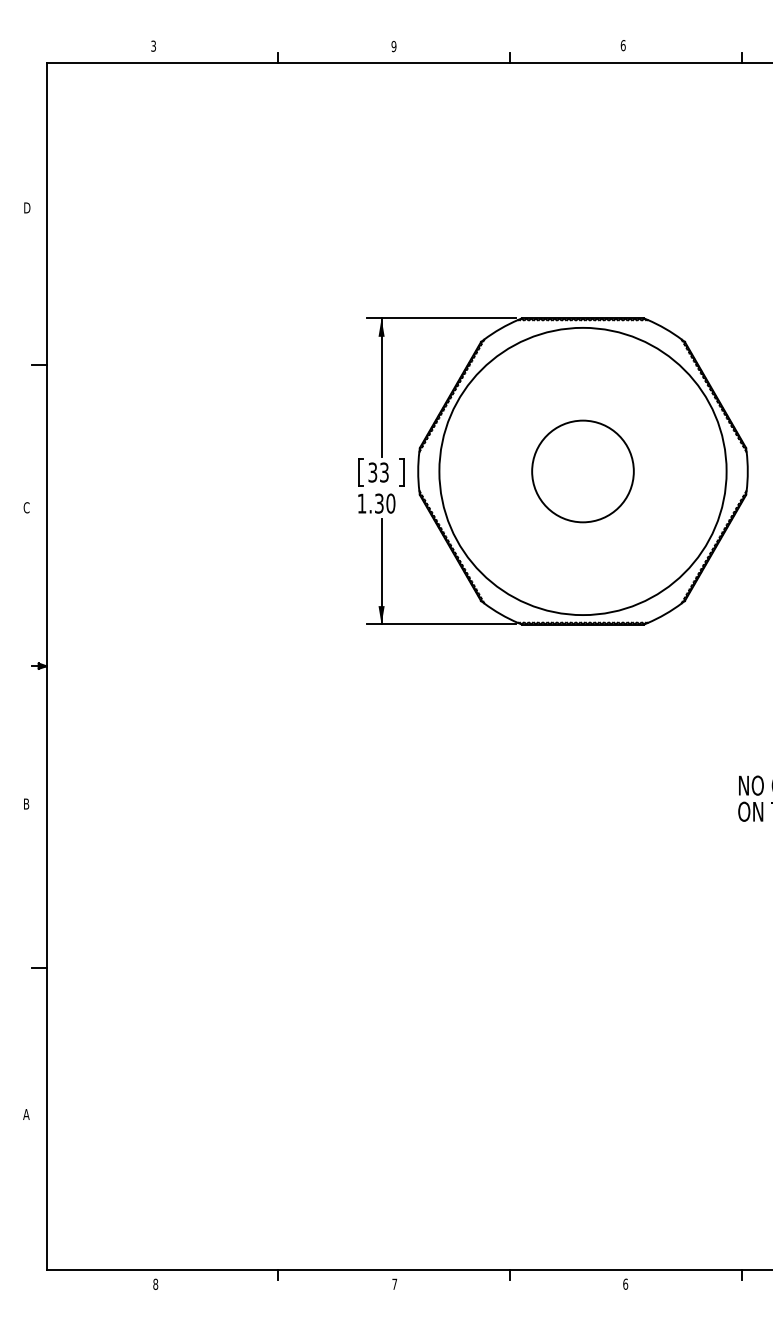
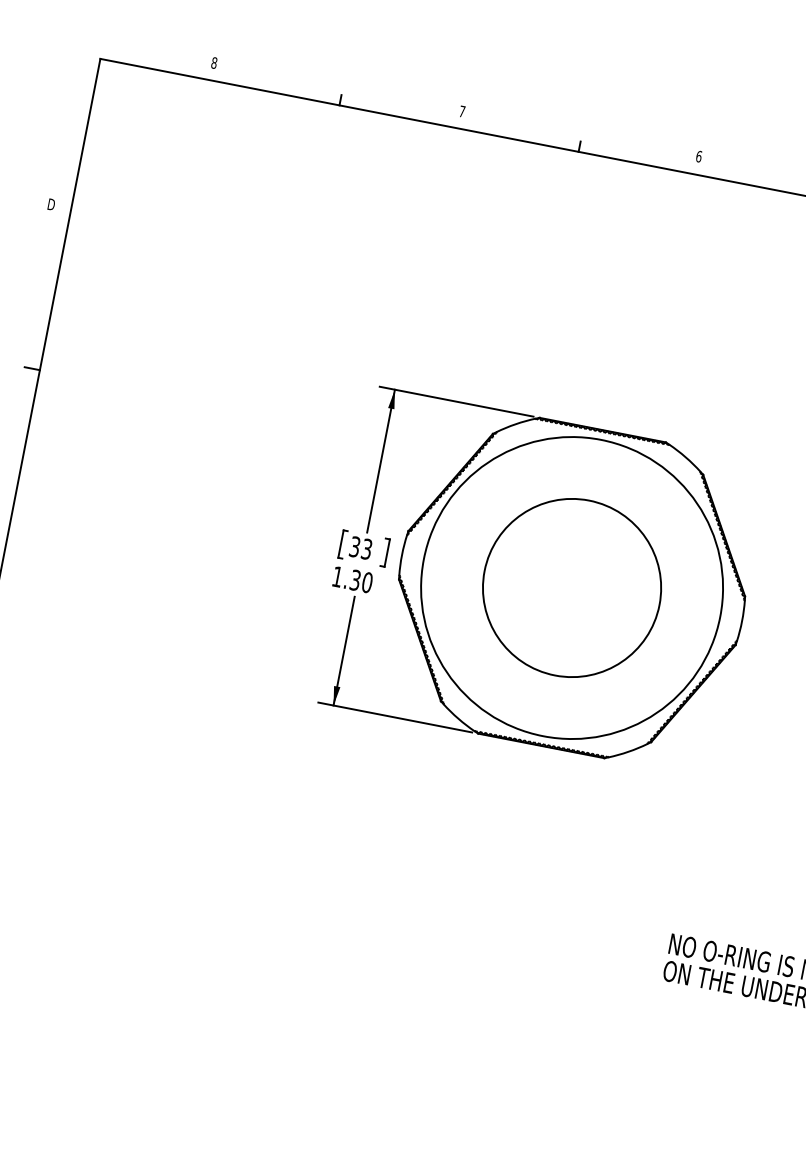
text: (153, 45) -> (214, 62), 3 -> 8
text: (393, 46) -> (461, 111), 9 -> 7
circle: (582, 471) -> (571, 587), size x1.67

